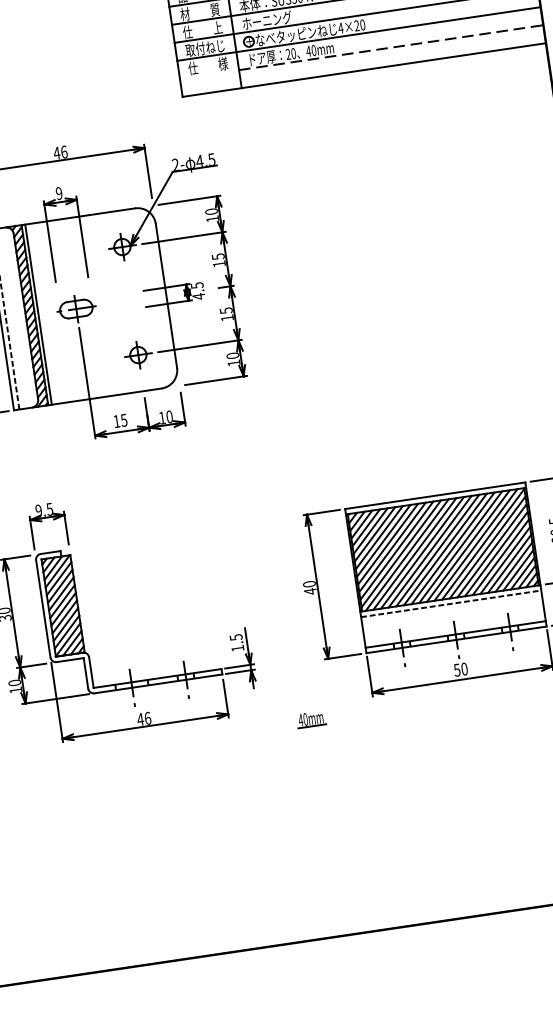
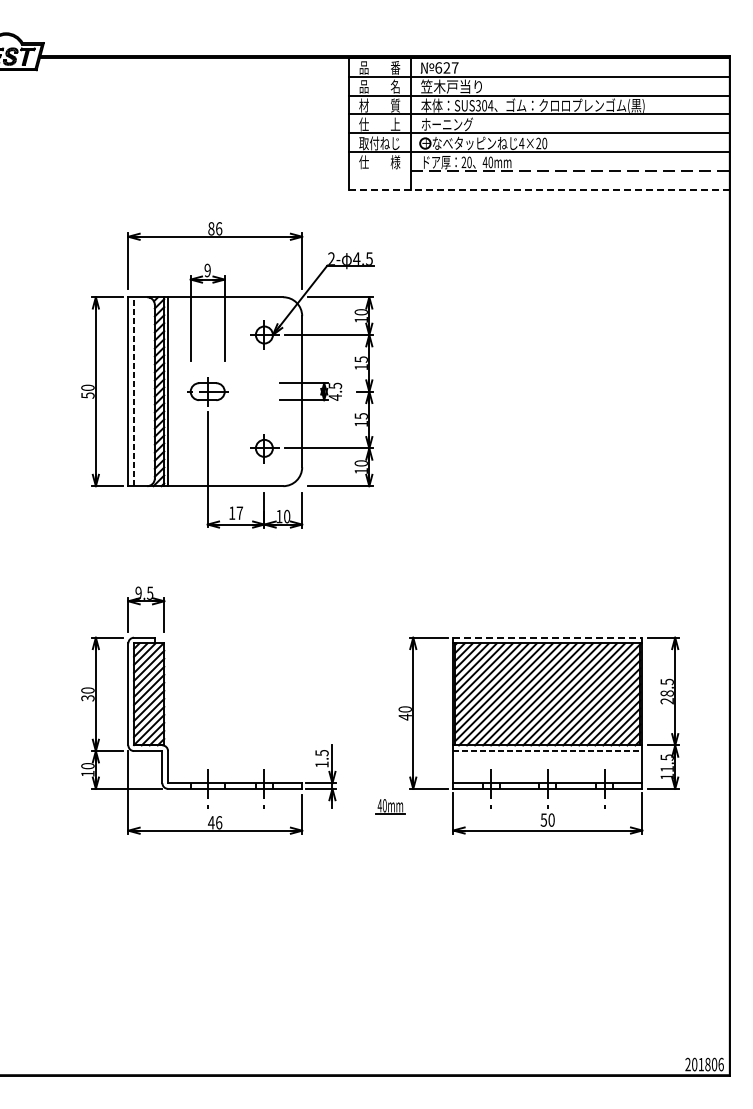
line: (363, 70) -> (538, 190), solid -> dashed
text: (56, 153) -> (210, 228), 46 -> 86
text: (123, 419) -> (239, 512), 15 -> 17
line: (435, 495) -> (548, 637), solid -> dashed
part: (311, 719) -> (390, 806), moved

